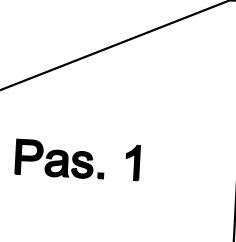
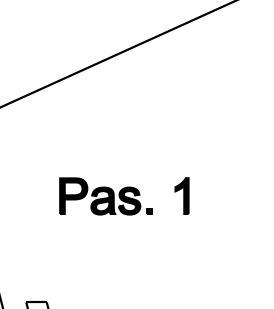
part: (77, 160) -> (124, 196), moved

